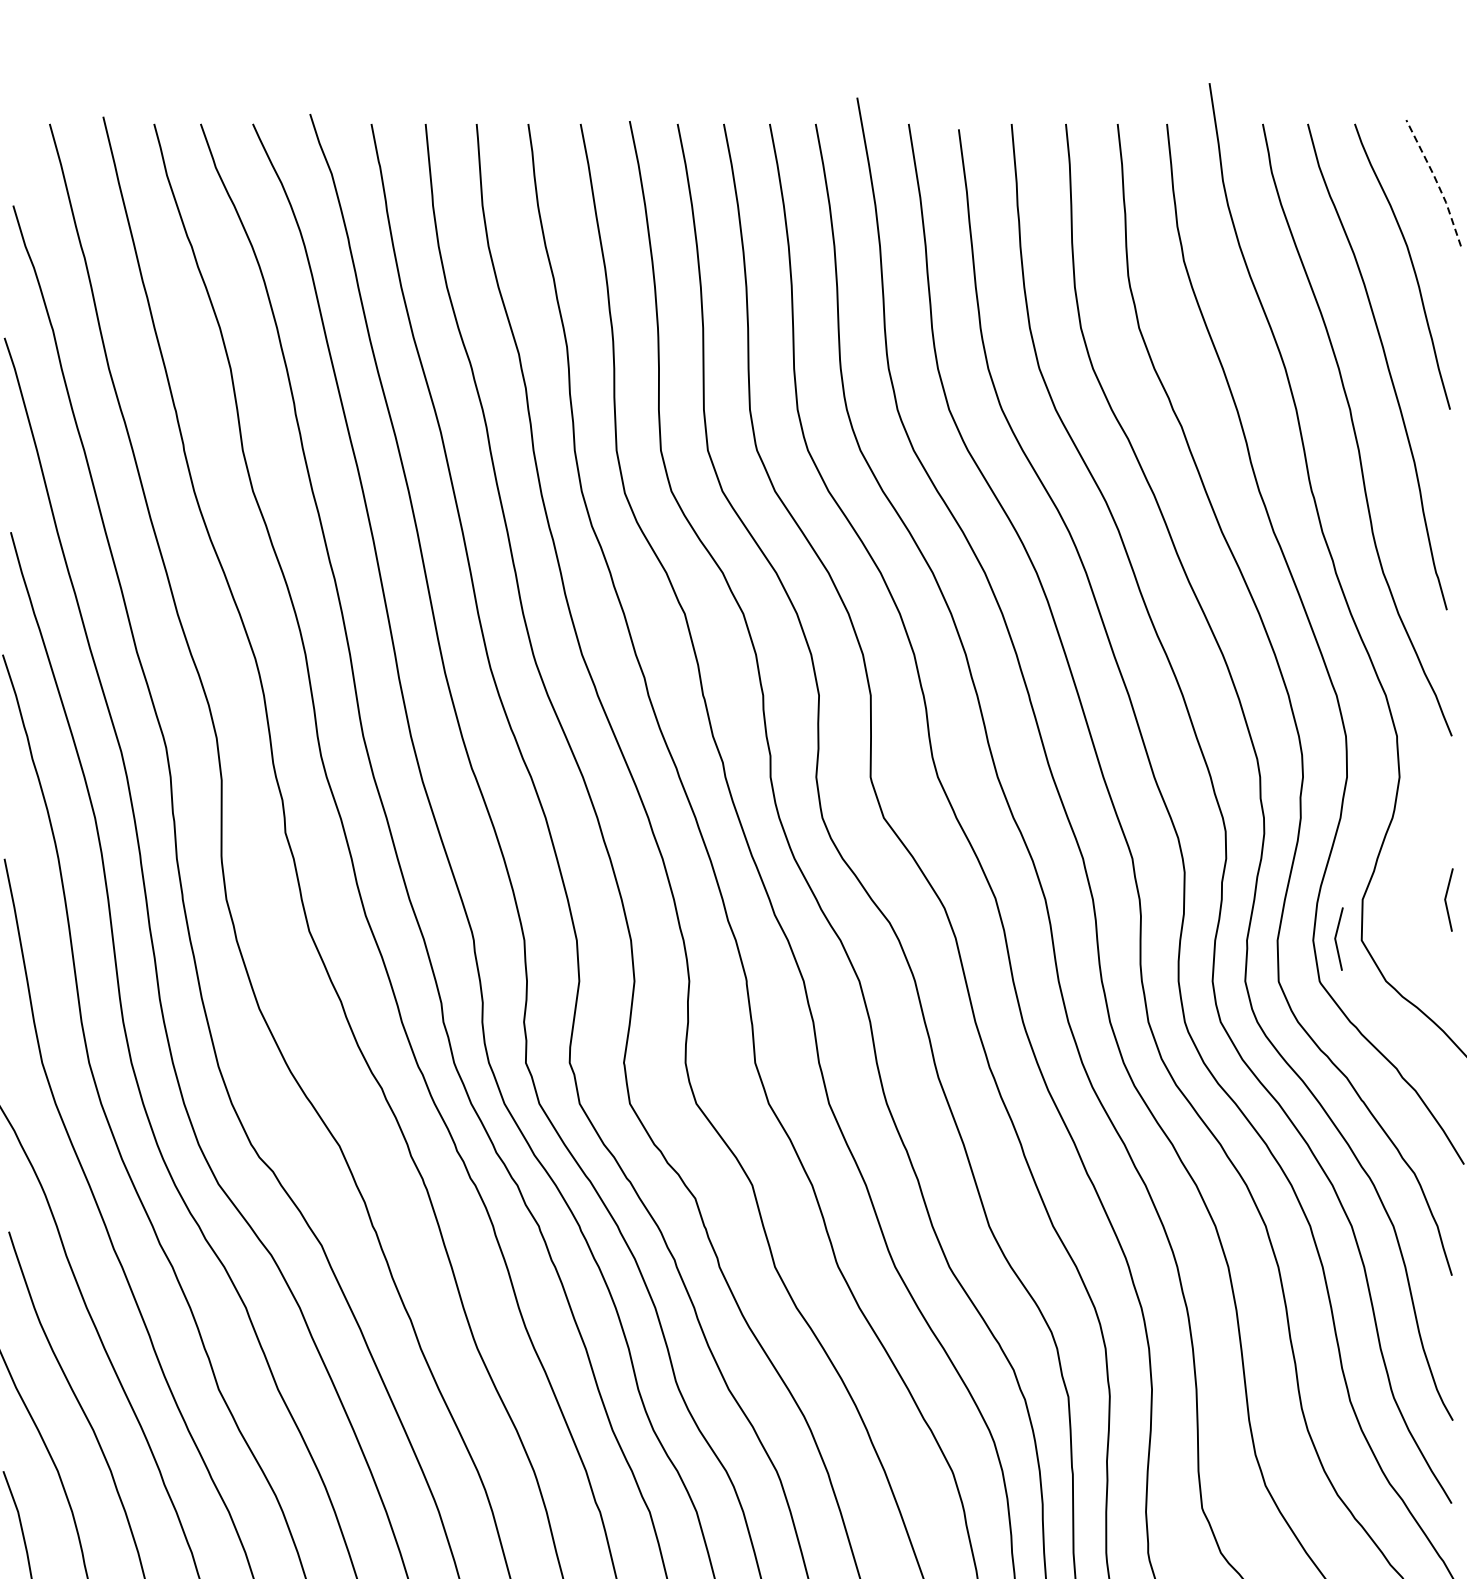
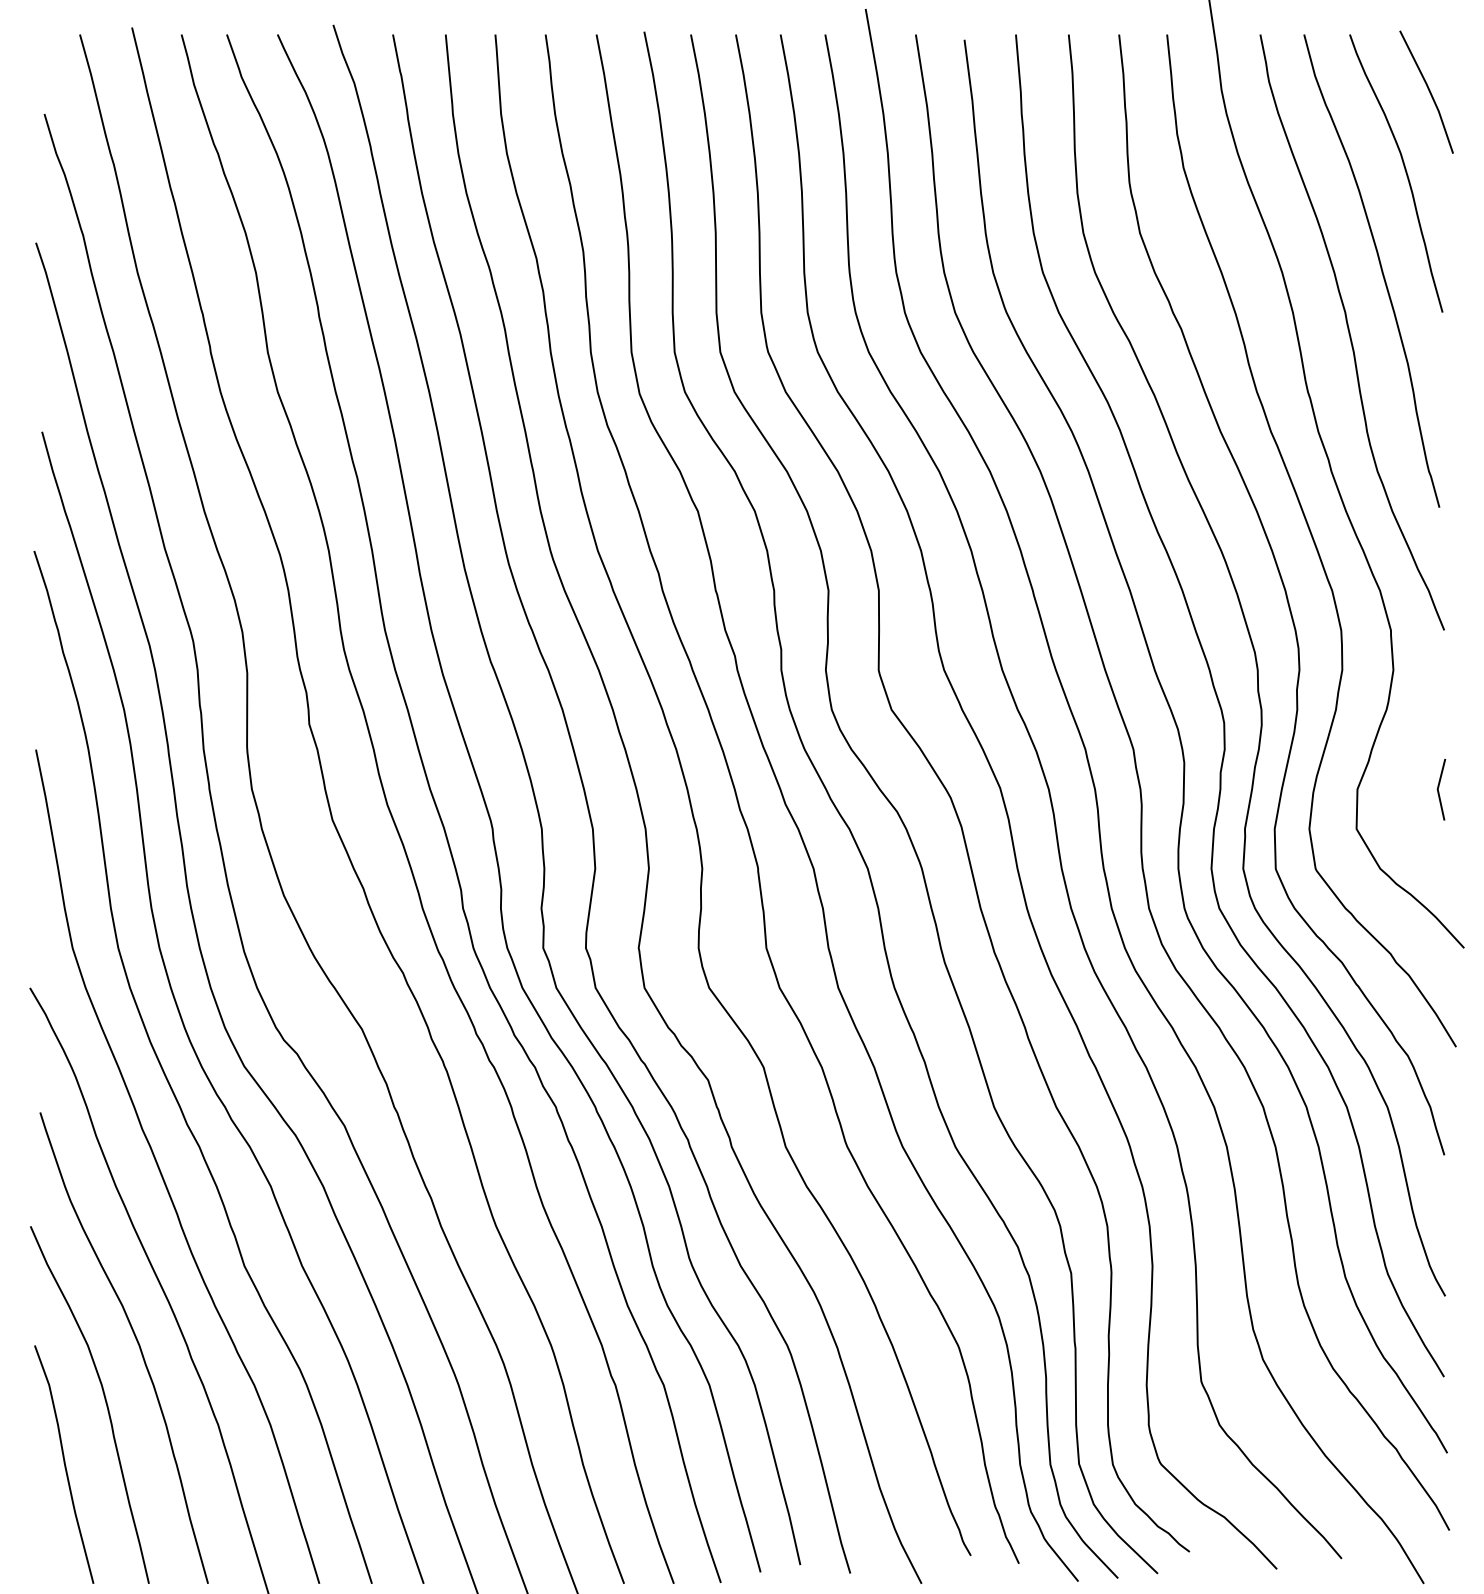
line: (1436, 181) -> (1429, 90), dashed -> solid
line: (1336, 936) -> (1332, 825), removed

